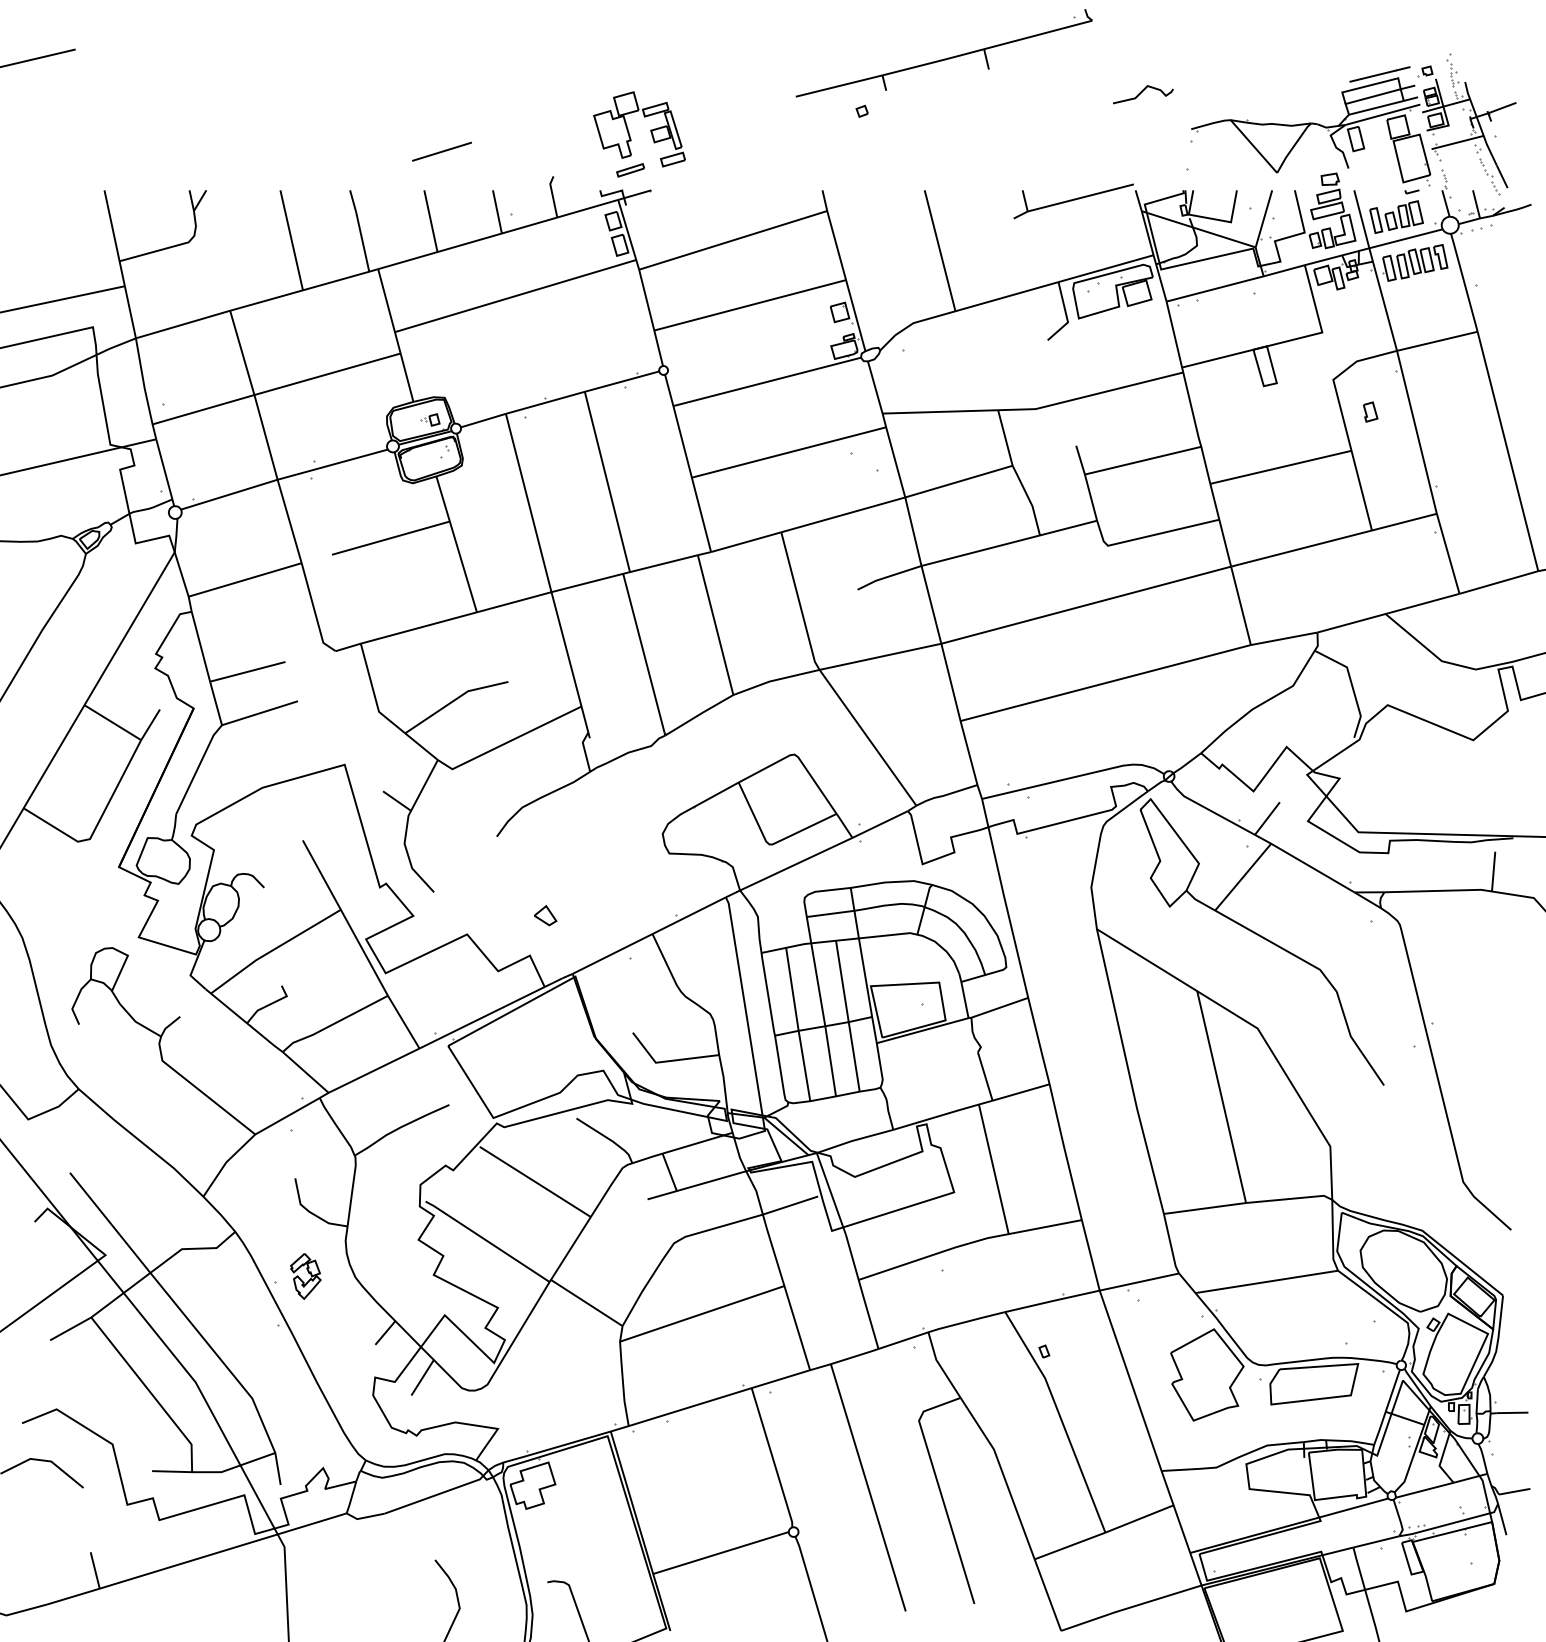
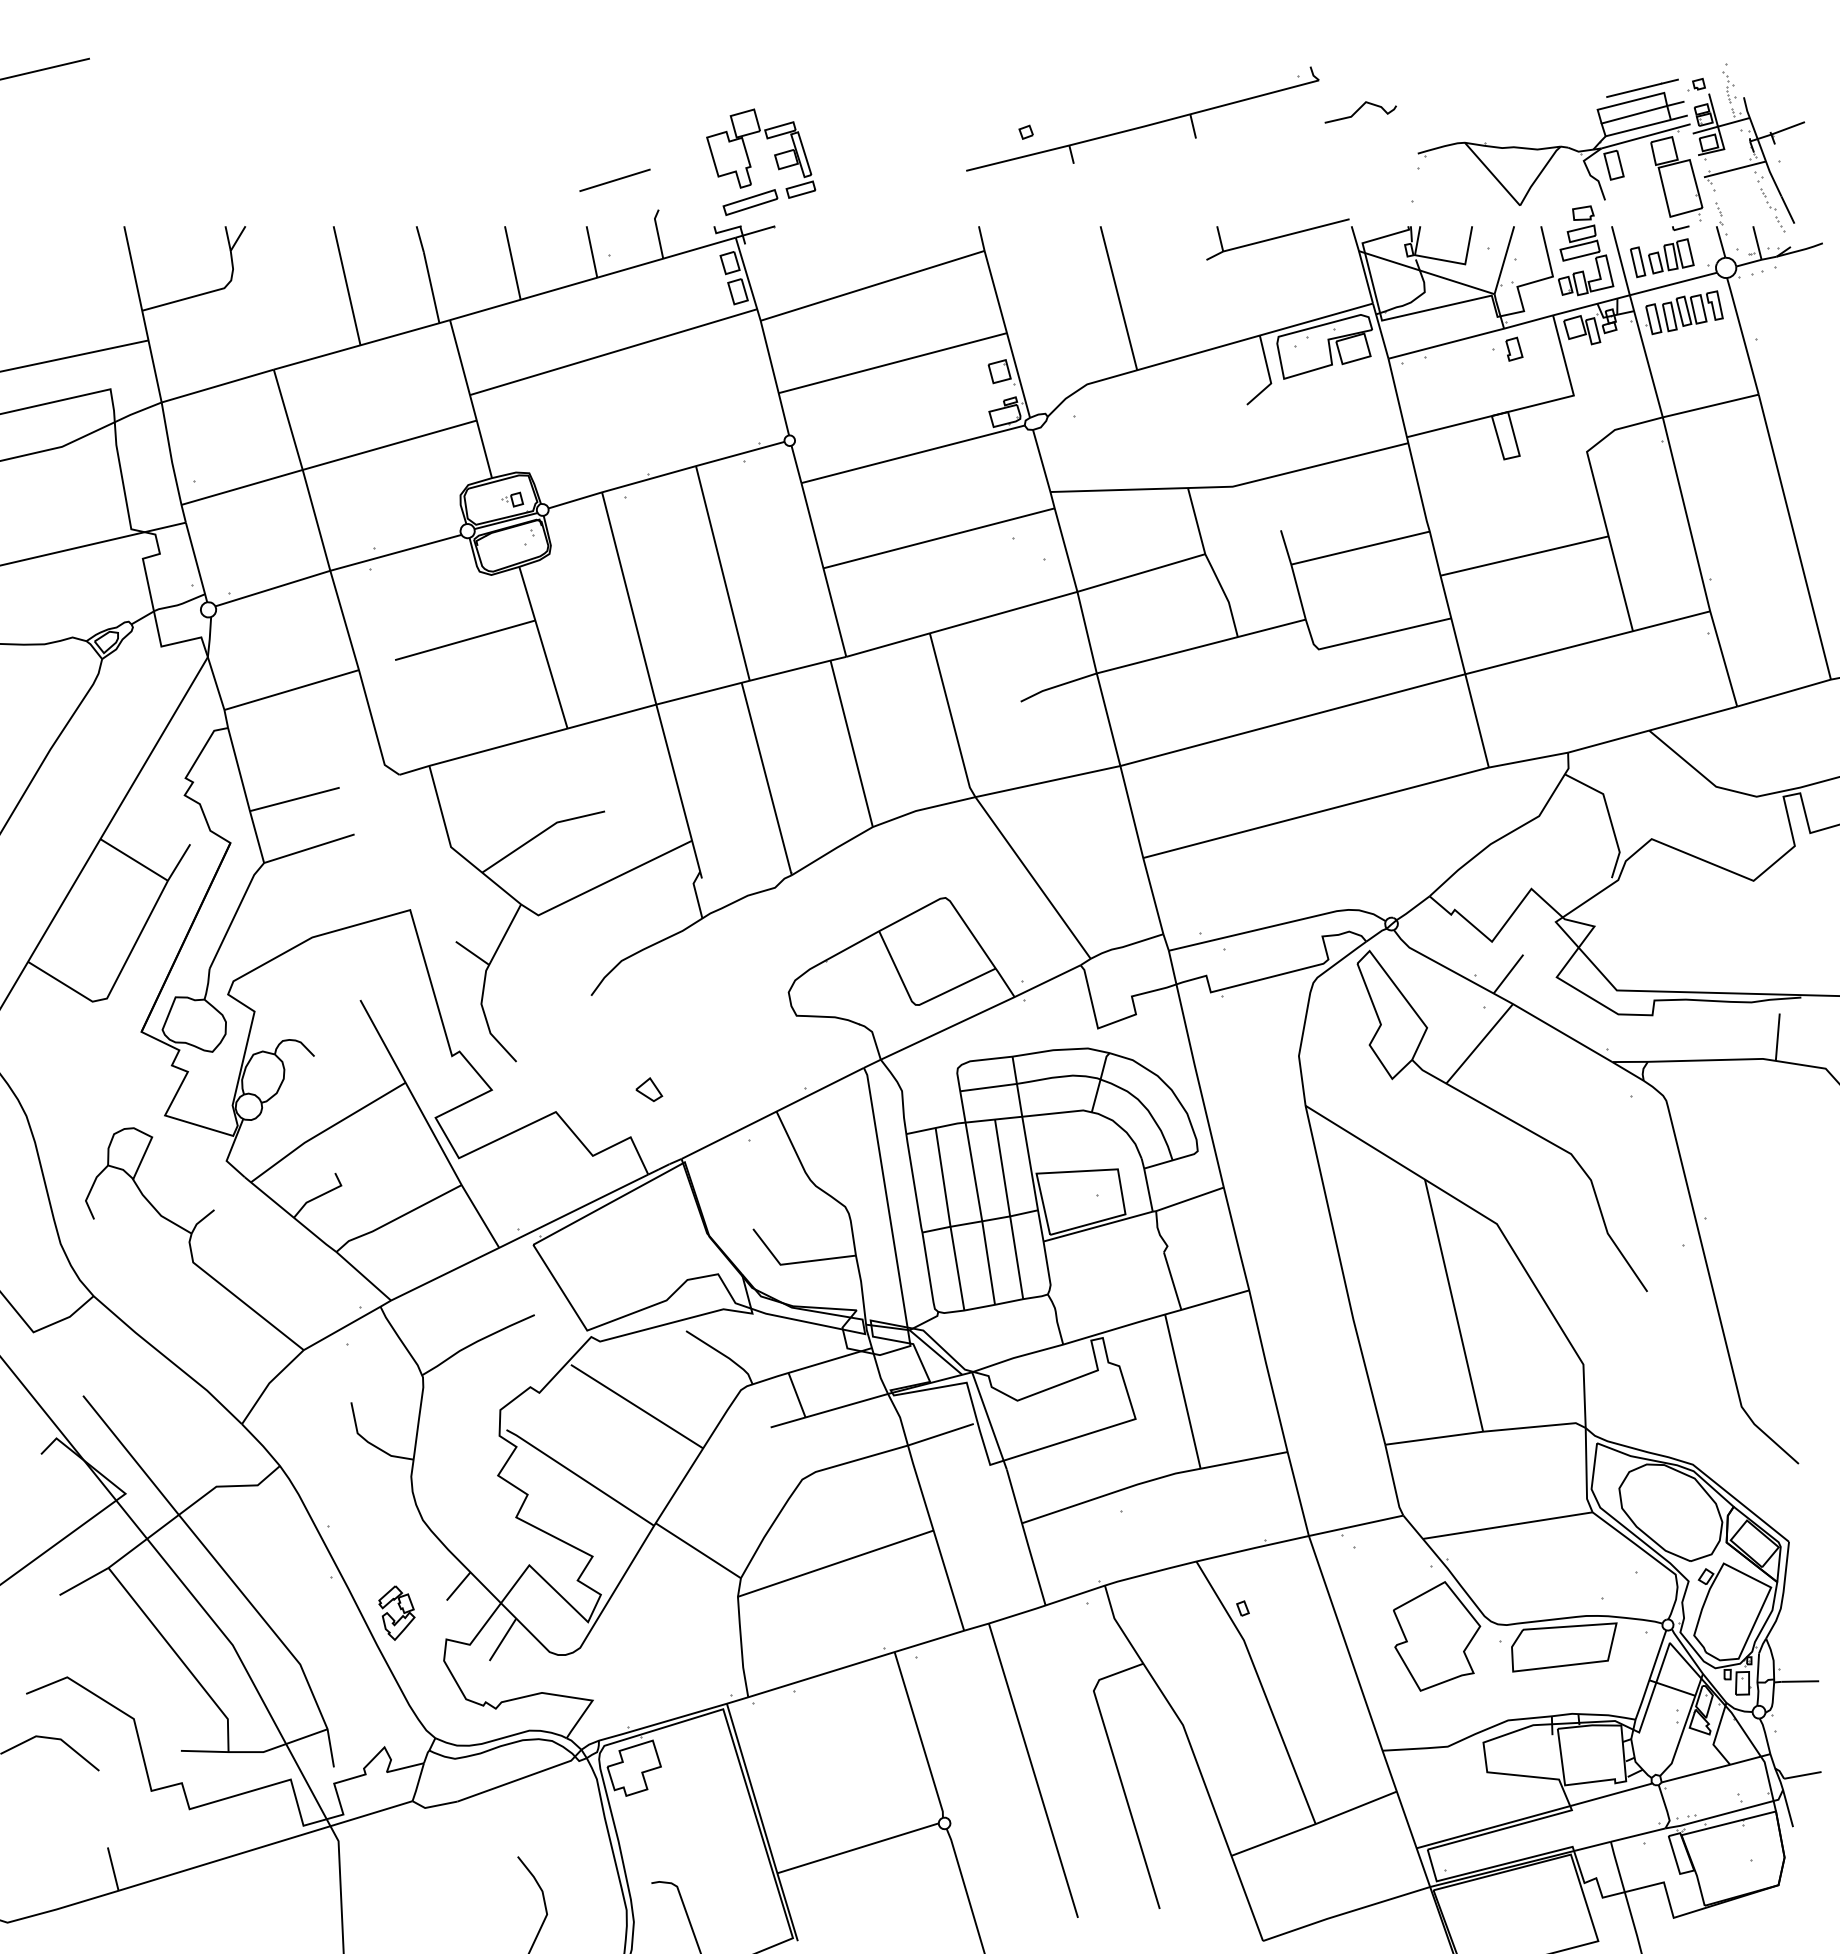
part: (944, 58) -> (1143, 125), moved
line: (441, 151) -> (614, 179), moved
part: (630, 170) -> (750, 202), size x1.67
part: (1370, 411) -> (1514, 348), moved
part: (305, 1275) -> (396, 1612), moved

